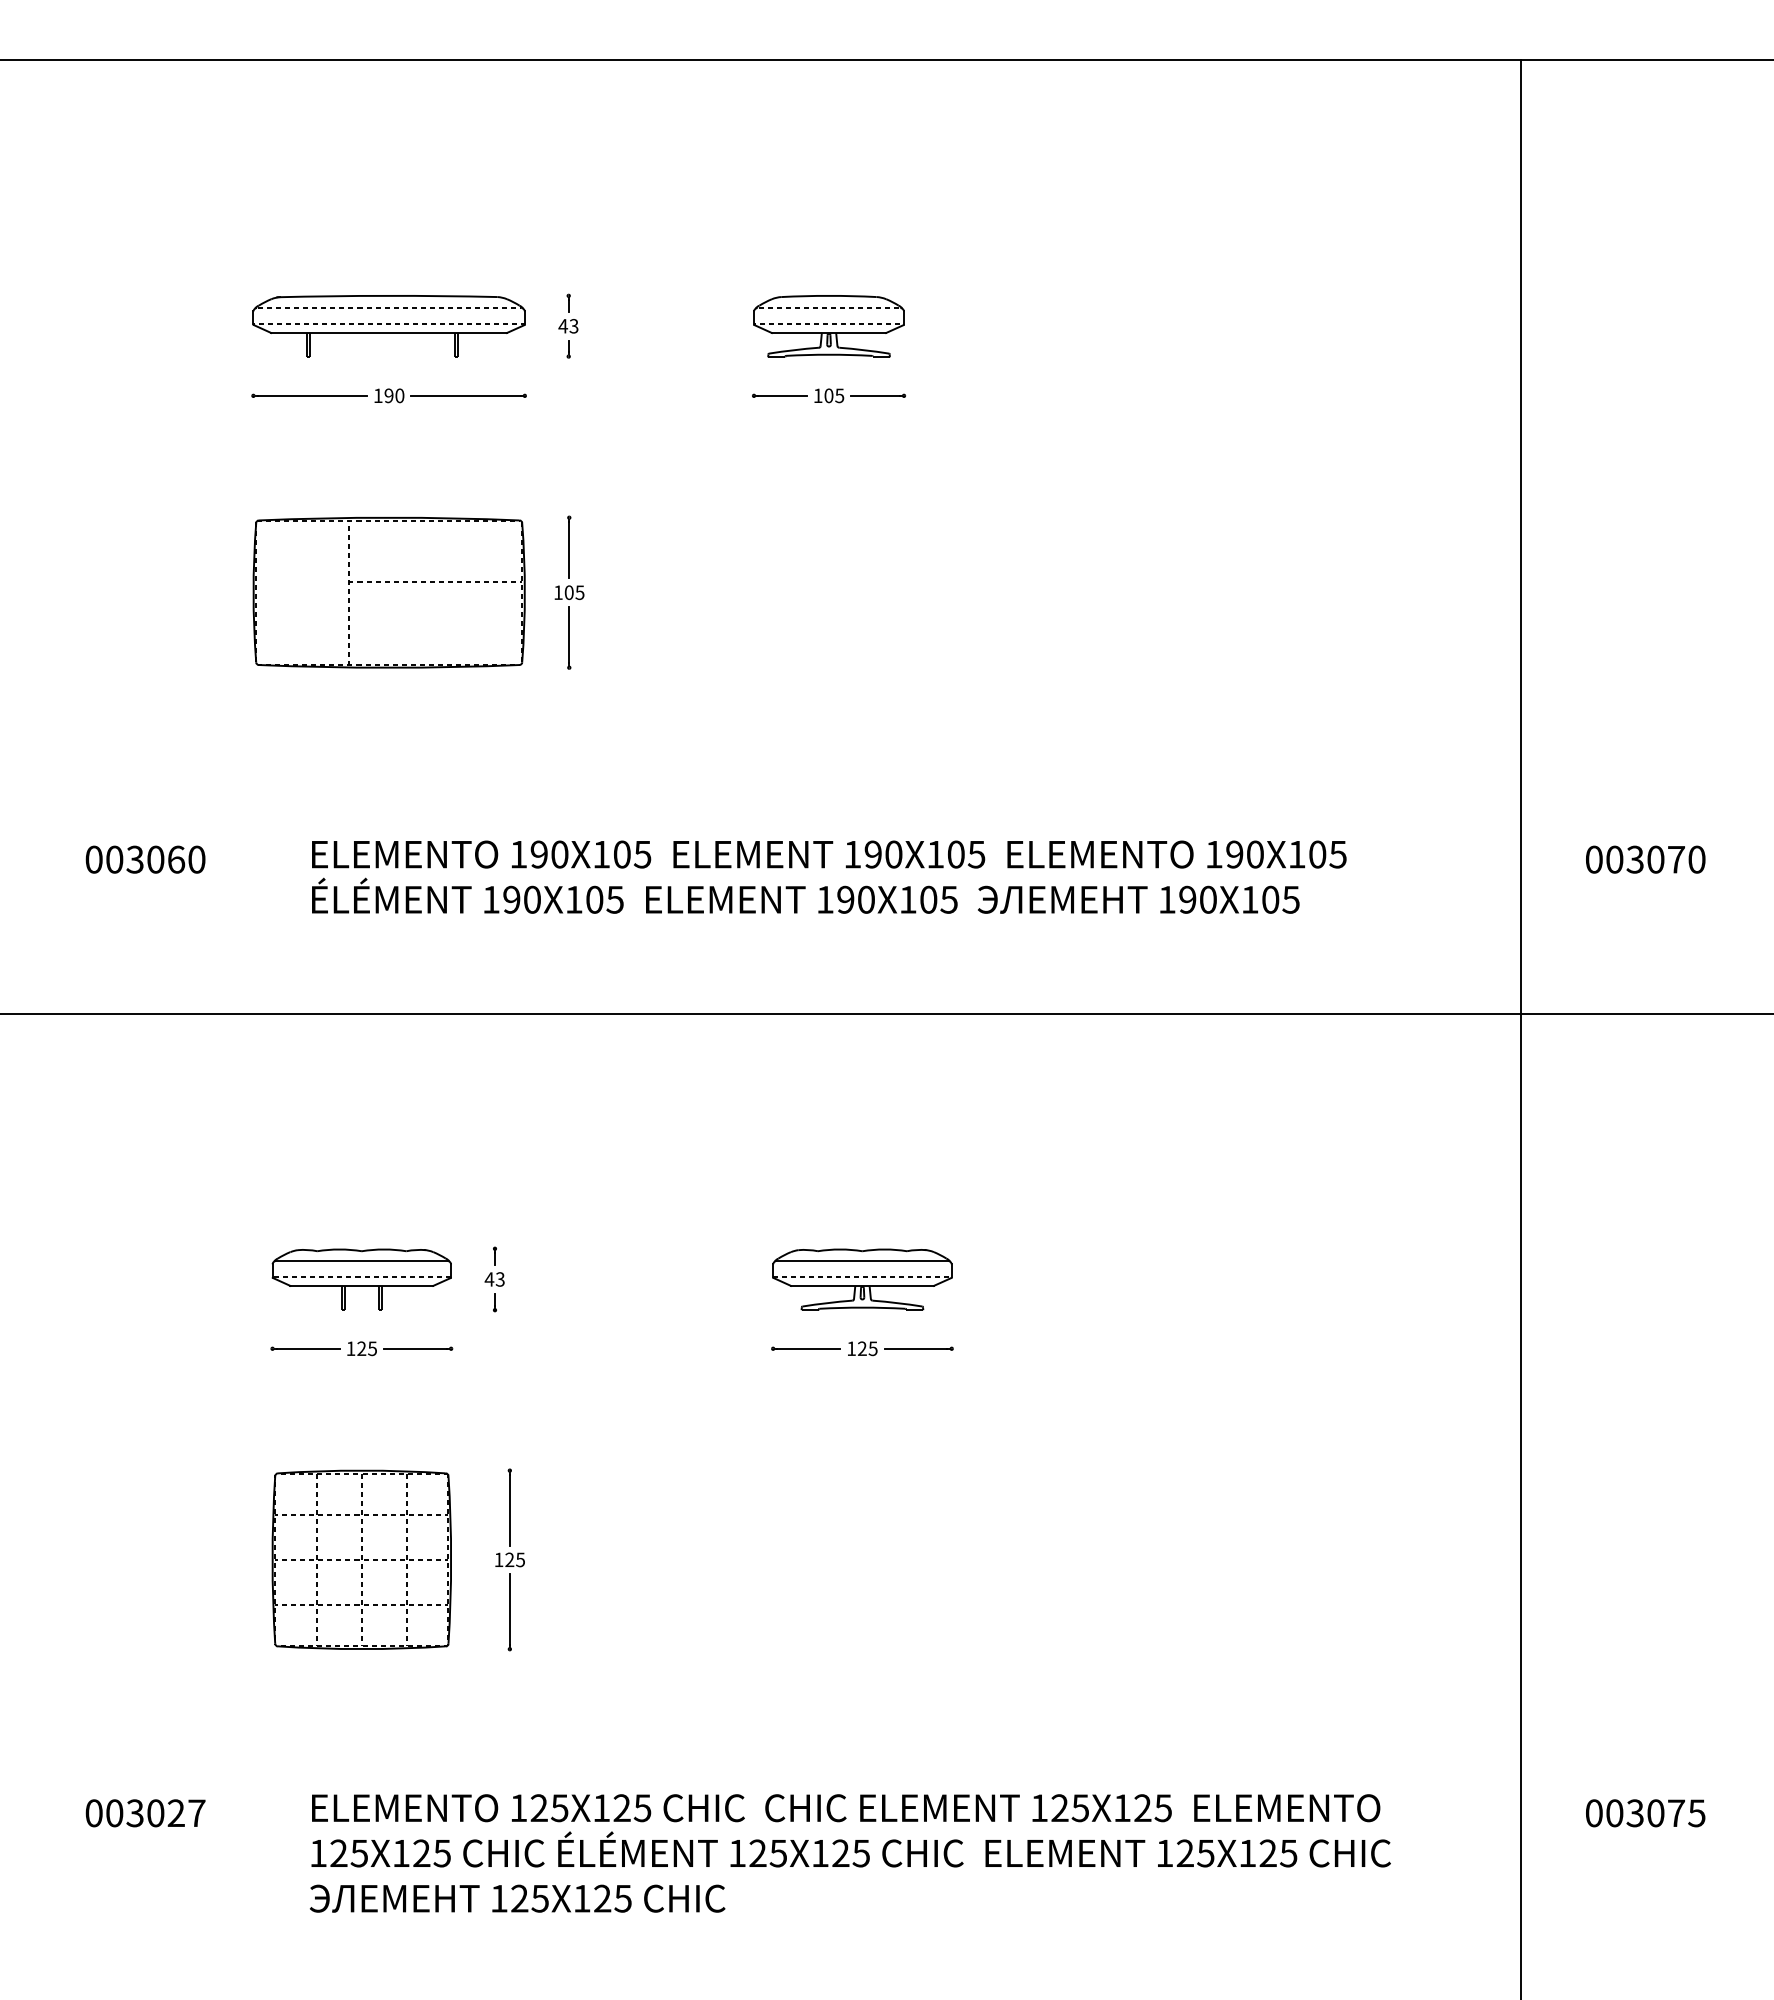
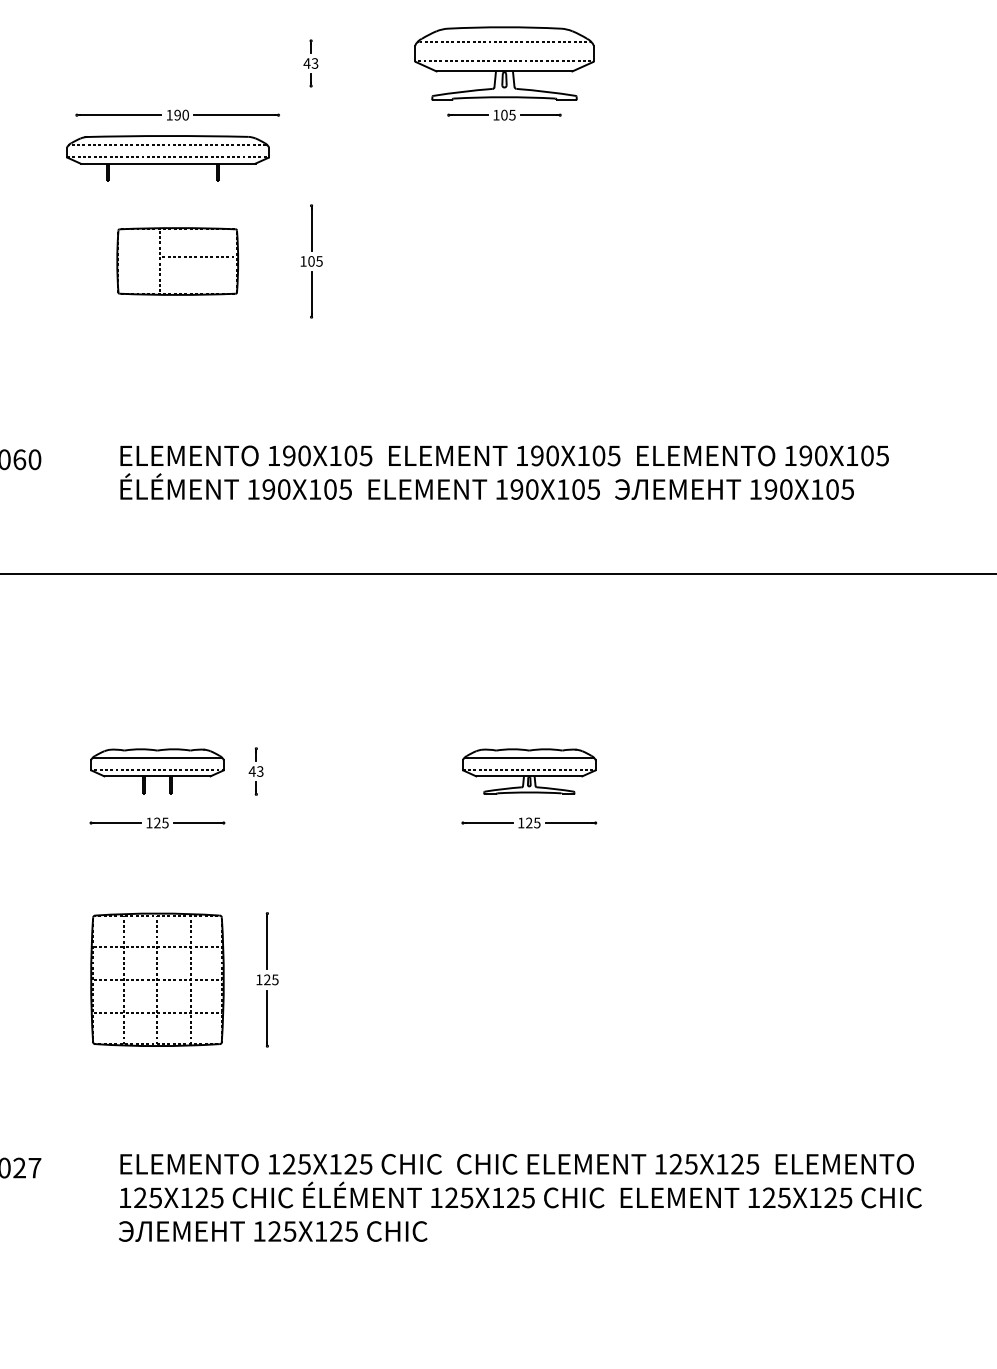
part: (388, 326) -> (167, 158), moved
part: (828, 326) -> (504, 63), size x1.6
part: (388, 592) -> (177, 261), size x0.6

